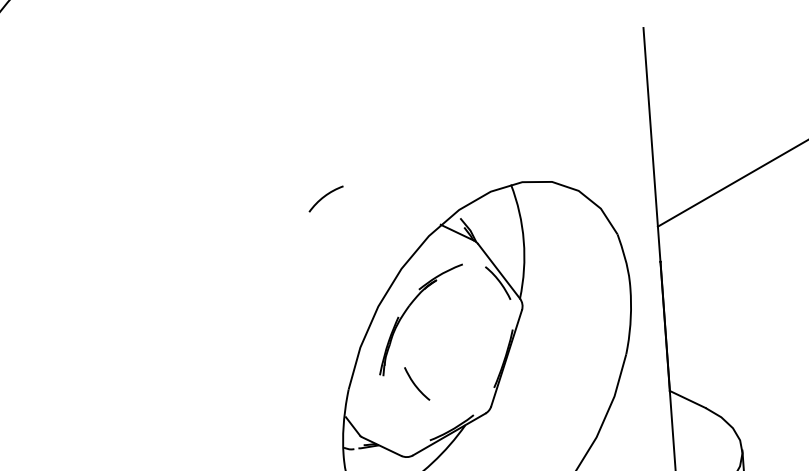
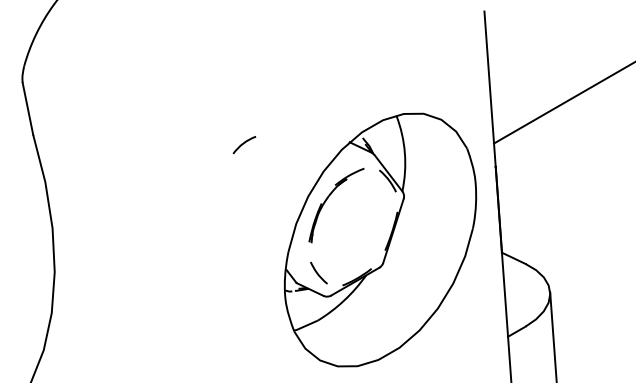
arc: (324, 198) -> (243, 144), moved
curve: (414, 383) -> (317, 272), moved

